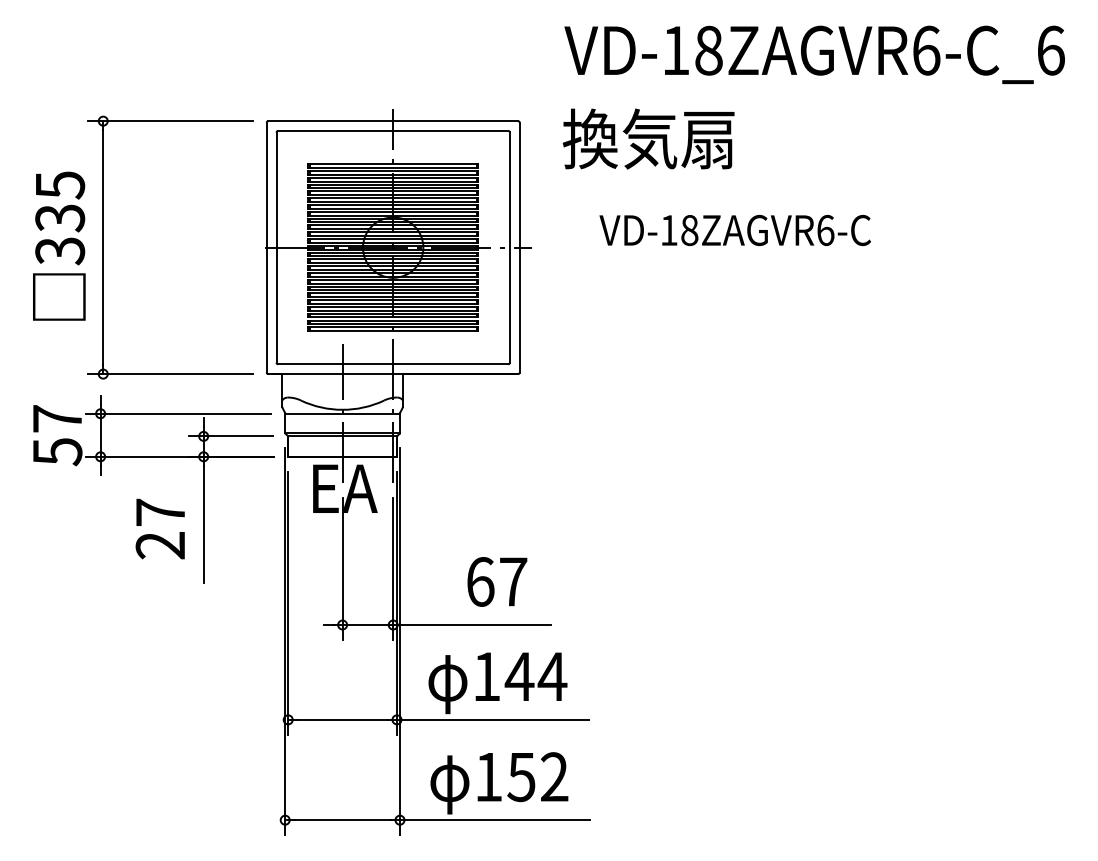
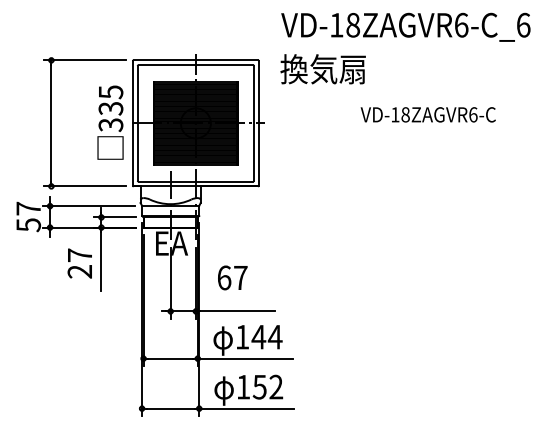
text: (733, 229) -> (427, 114), moved
text: (59, 245) -> (110, 122), moved
text: (496, 581) -> (232, 277), moved

